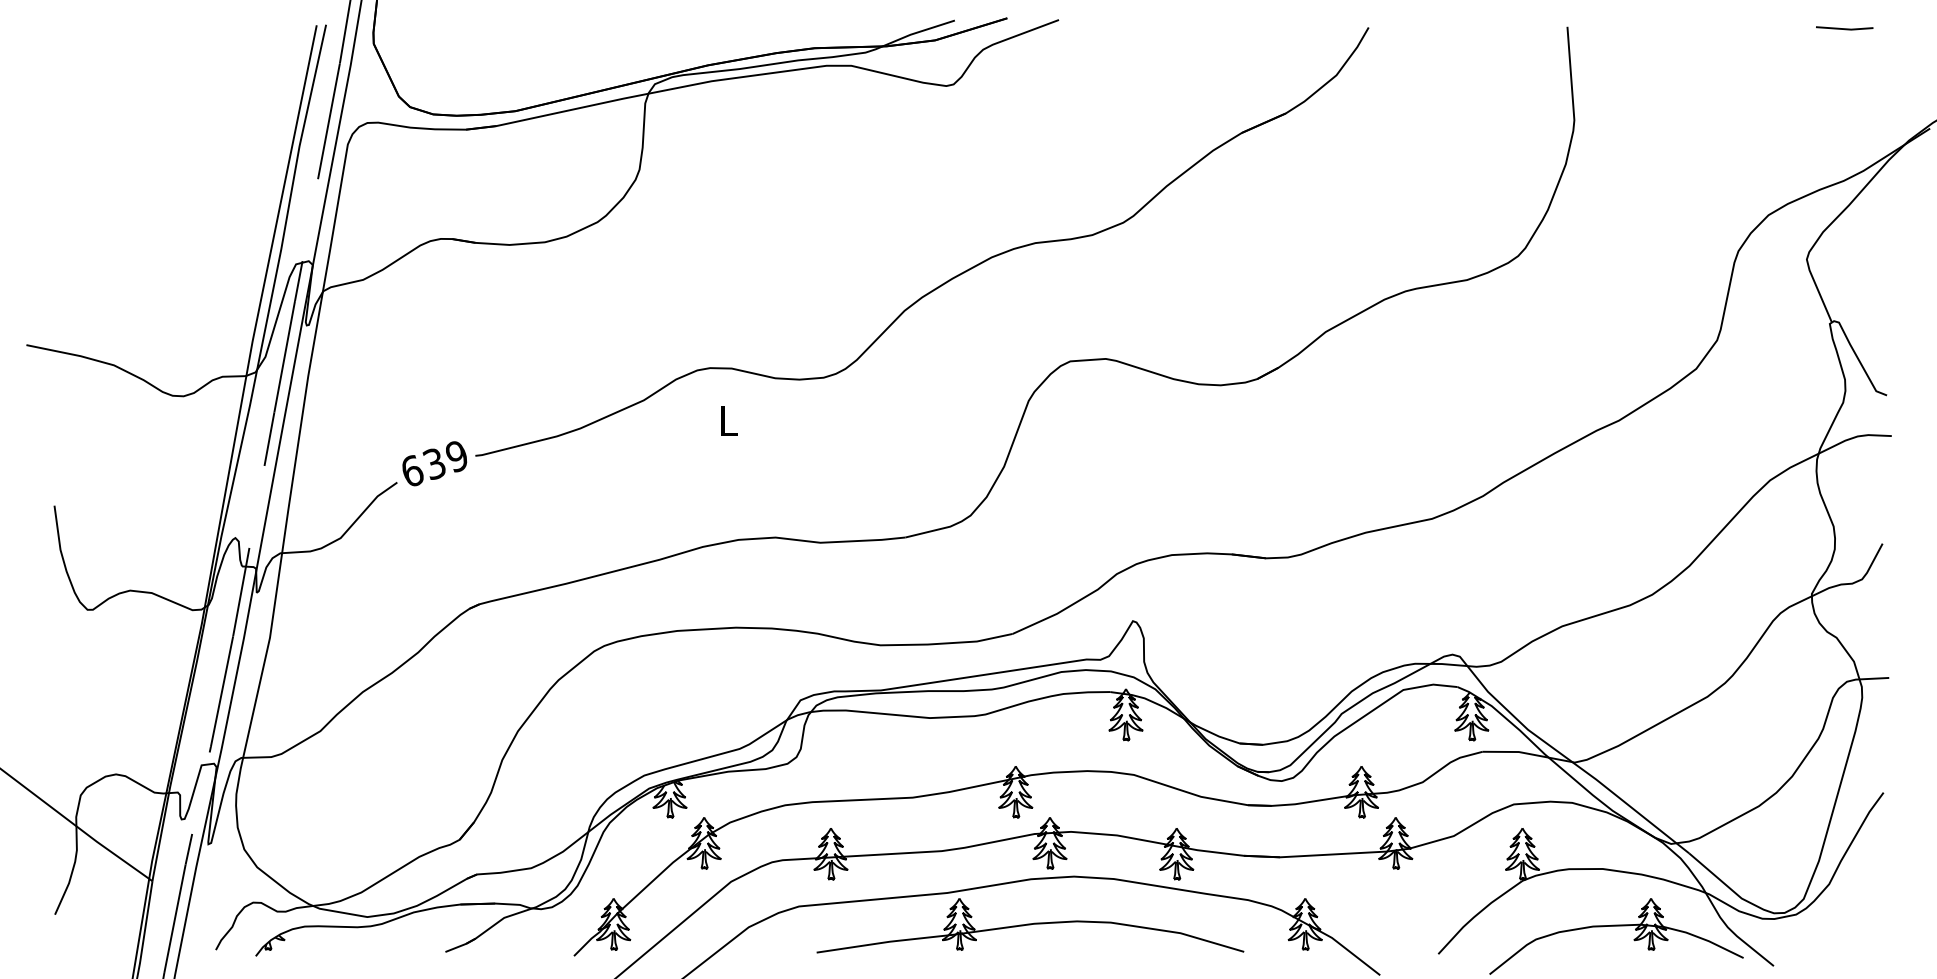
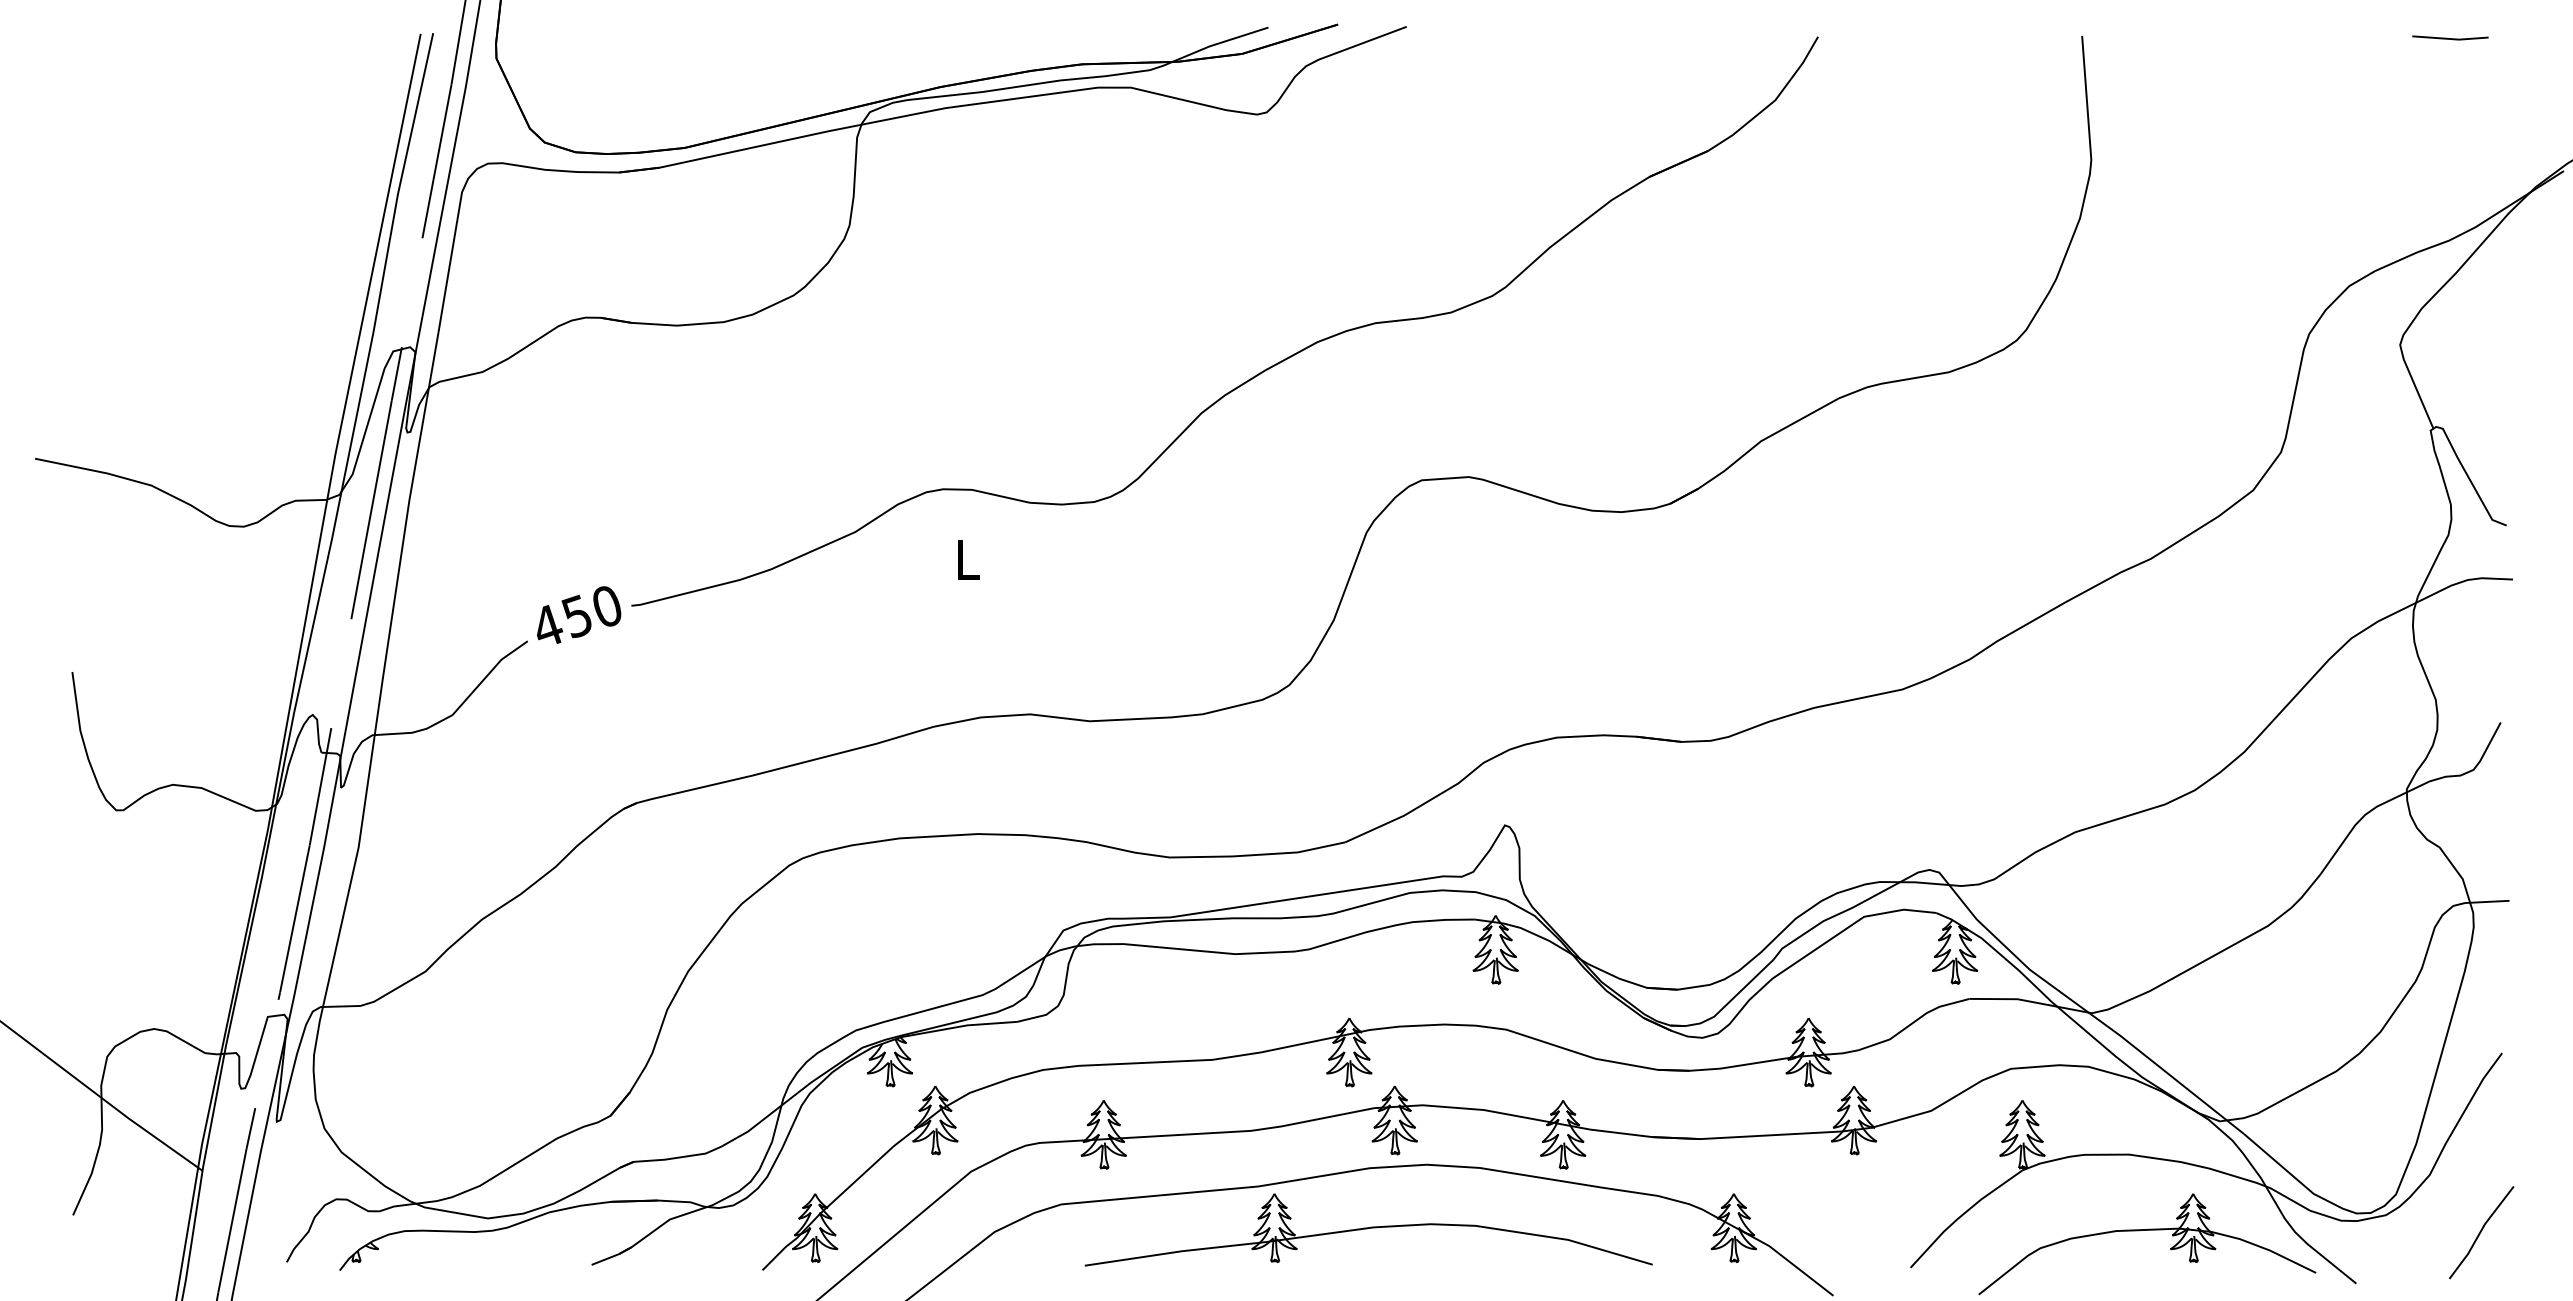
text: (434, 463) -> (577, 616), 639 -> 450
line: (1868, 927) -> (2481, 1232), added

